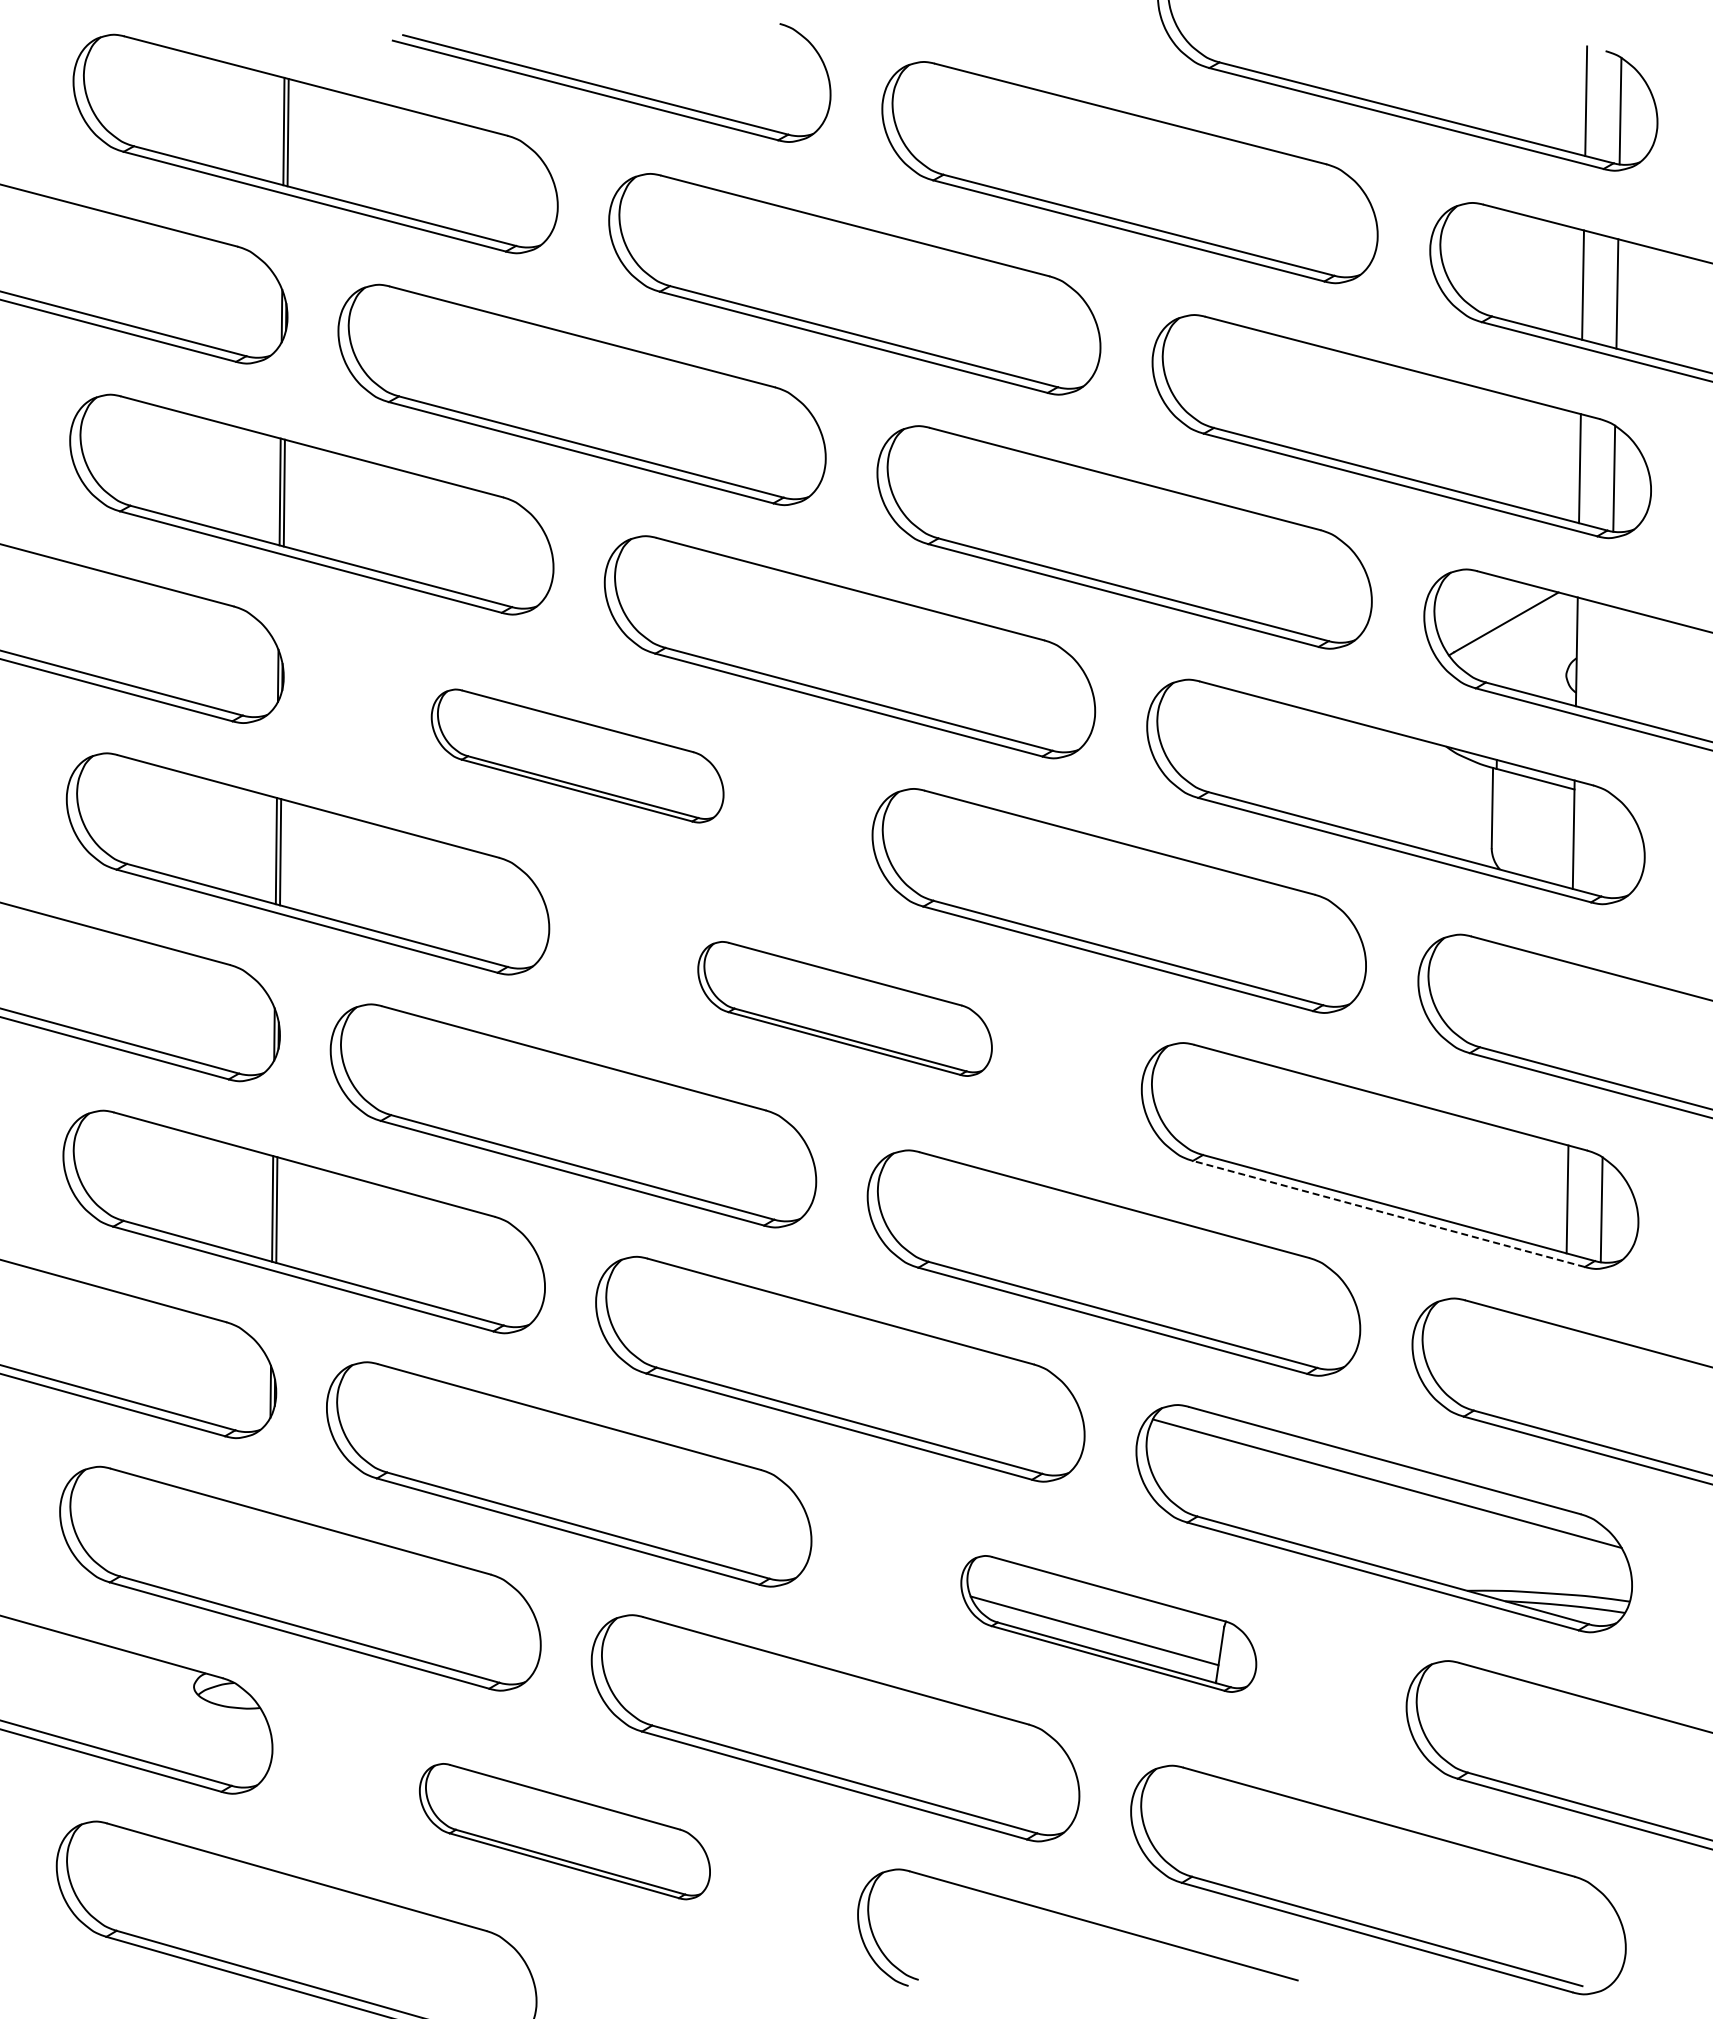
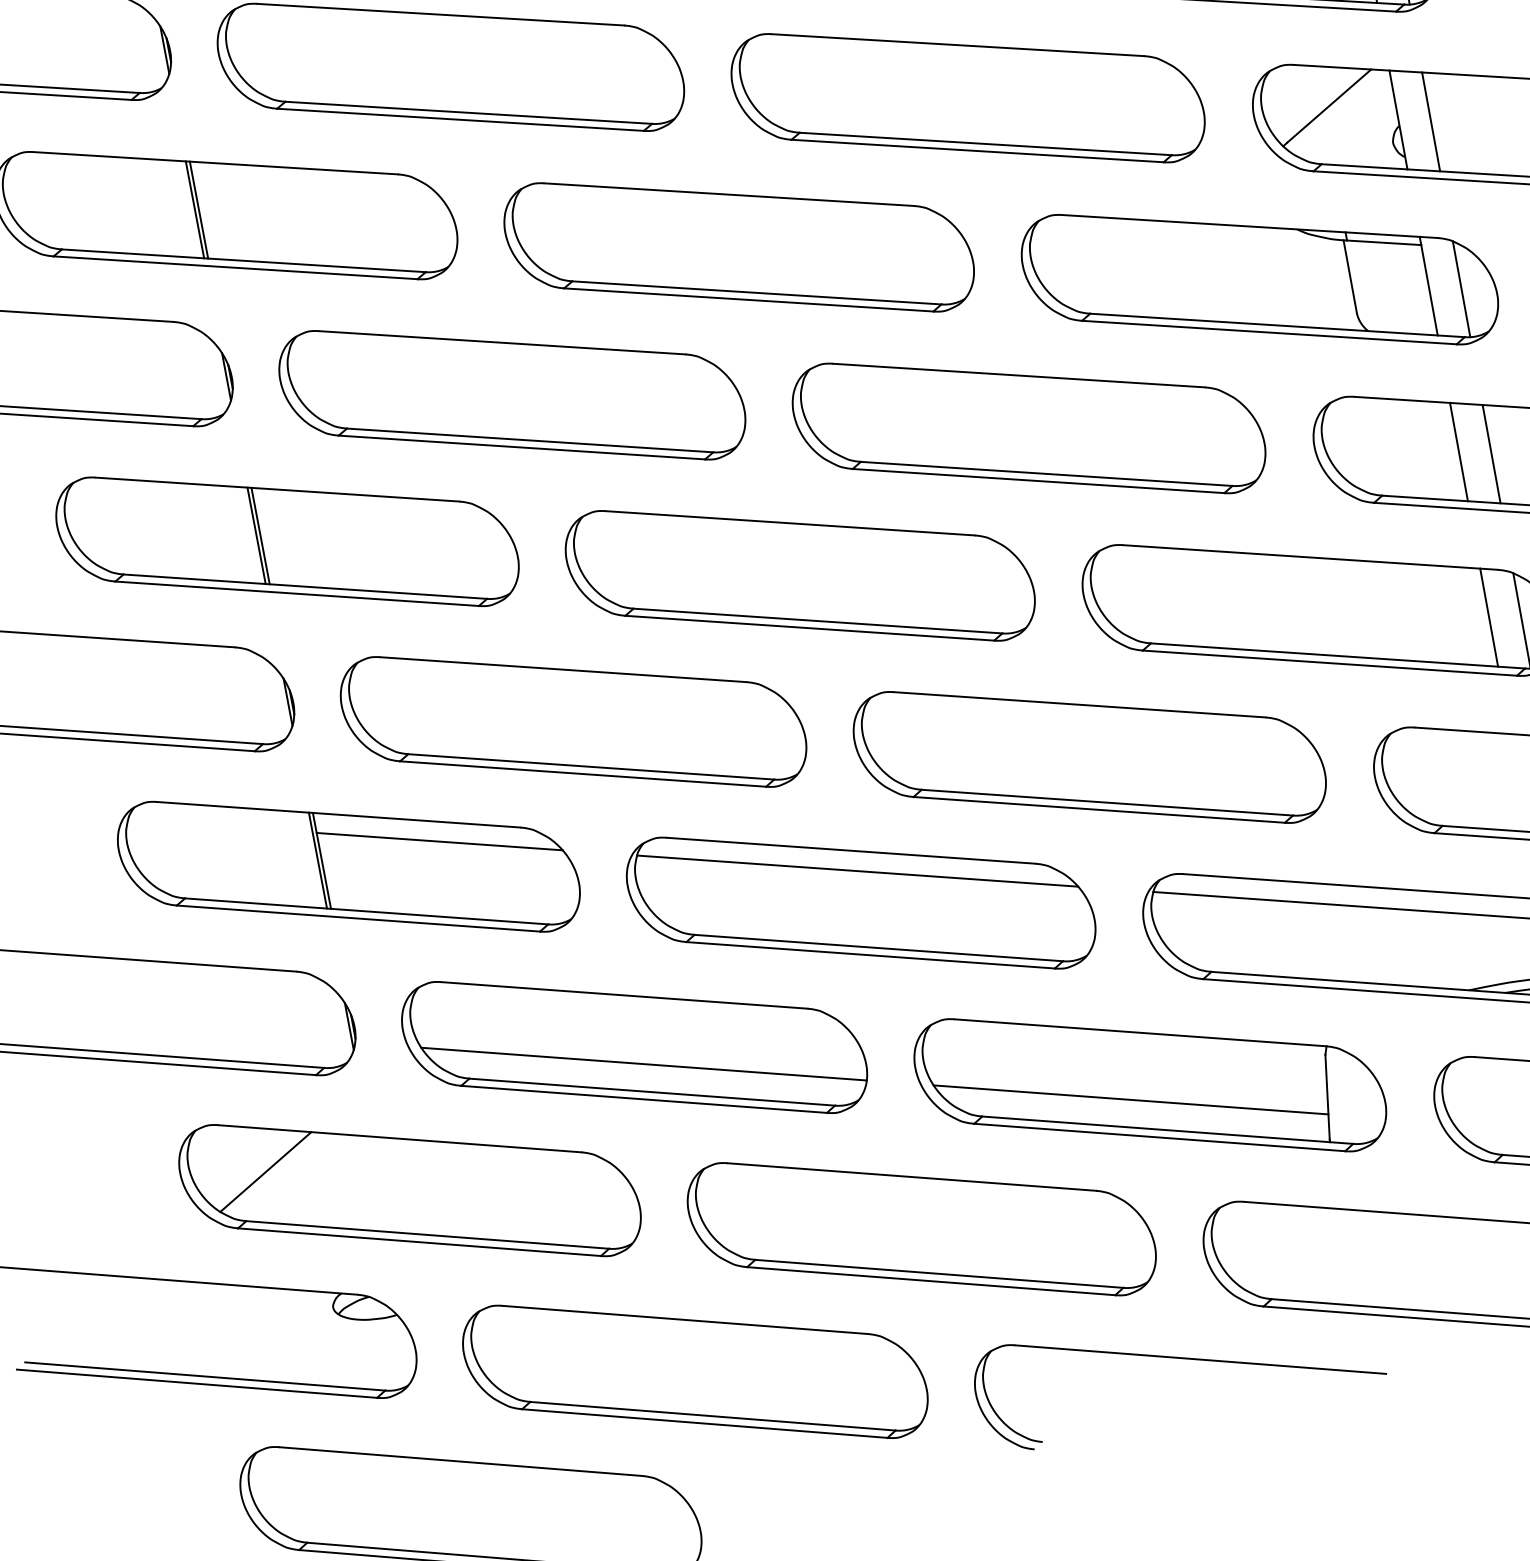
line: (1611, 660) -> (1431, 121), added
part: (577, 755) -> (512, 394), size x1.67
line: (1607, 844) -> (1461, 288), added
part: (844, 1008) -> (799, 575), size x1.67
line: (1570, 1017) -> (1458, 452), added
line: (1604, 1026) -> (1491, 454), added
line: (1388, 1213) -> (1329, 662), dashed -> solid
line: (405, 1214) -> (439, 841), added
line: (843, 1334) -> (857, 871), added
line: (575, 1493) -> (643, 1063), added
line: (151, 1528) -> (266, 1172), added
part: (1108, 1623) -> (1150, 1084), size x1.67
part: (564, 1831) -> (694, 1371), size x1.67

